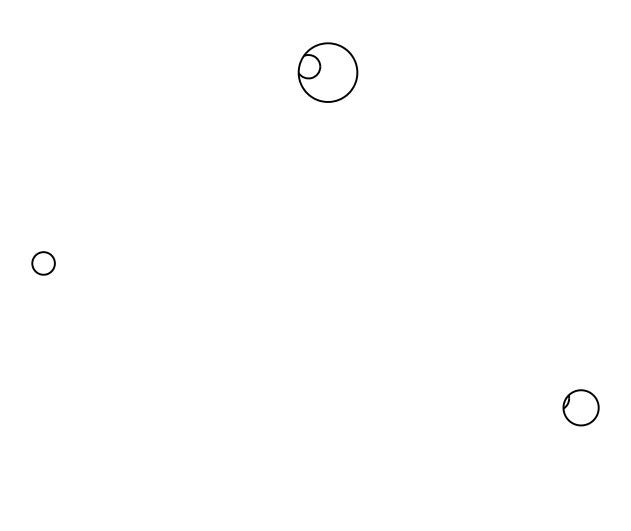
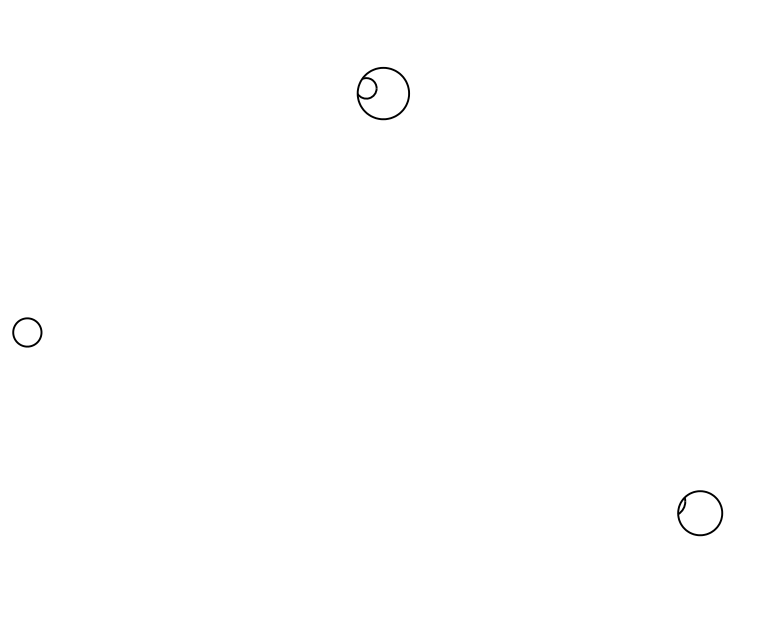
part: (327, 72) -> (382, 93), size x0.7

